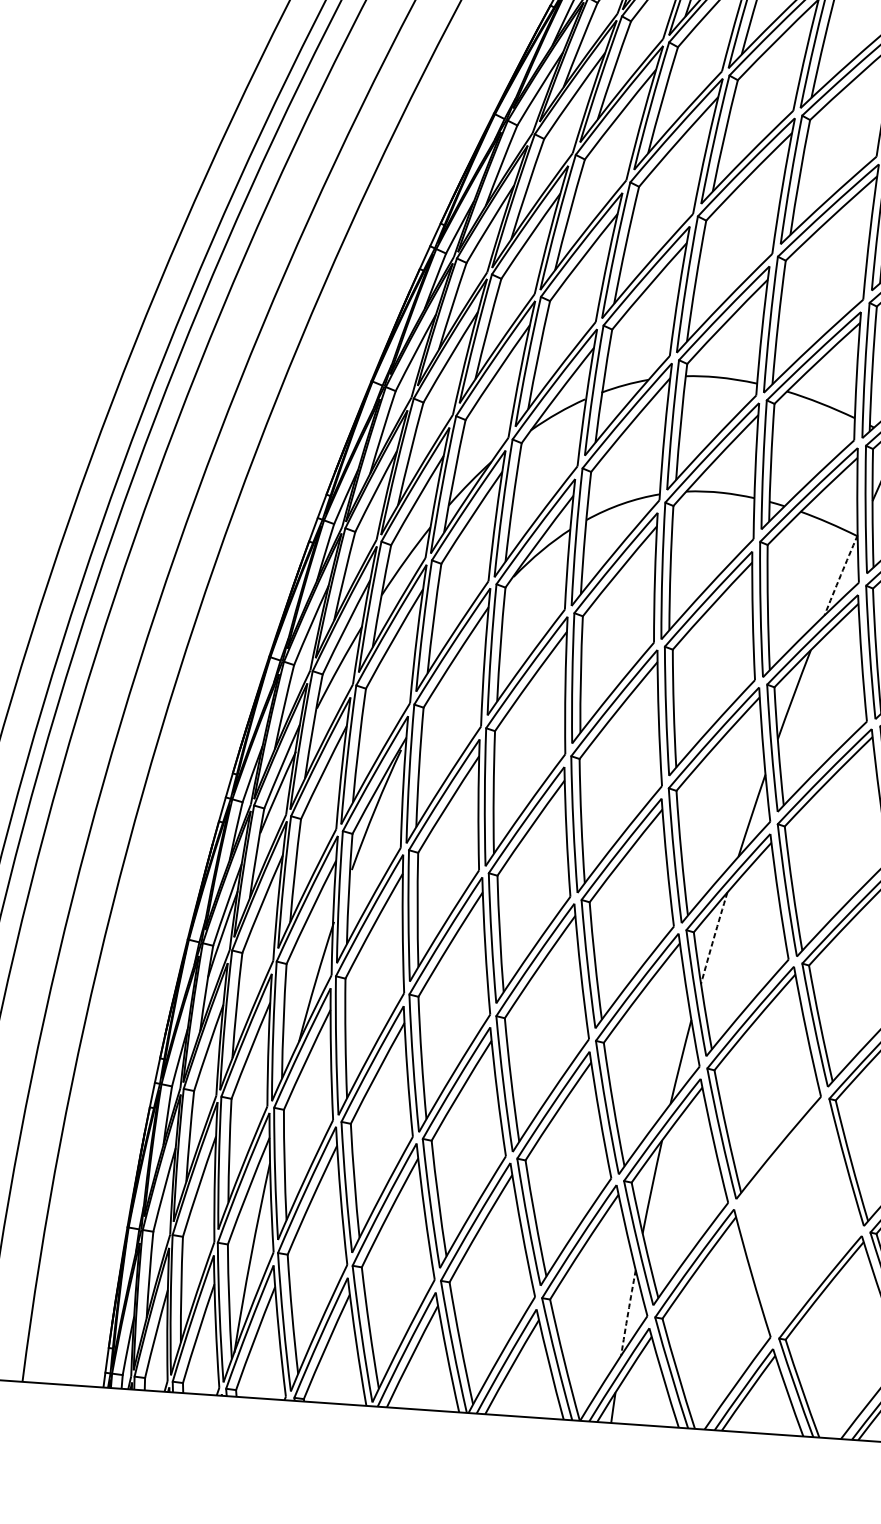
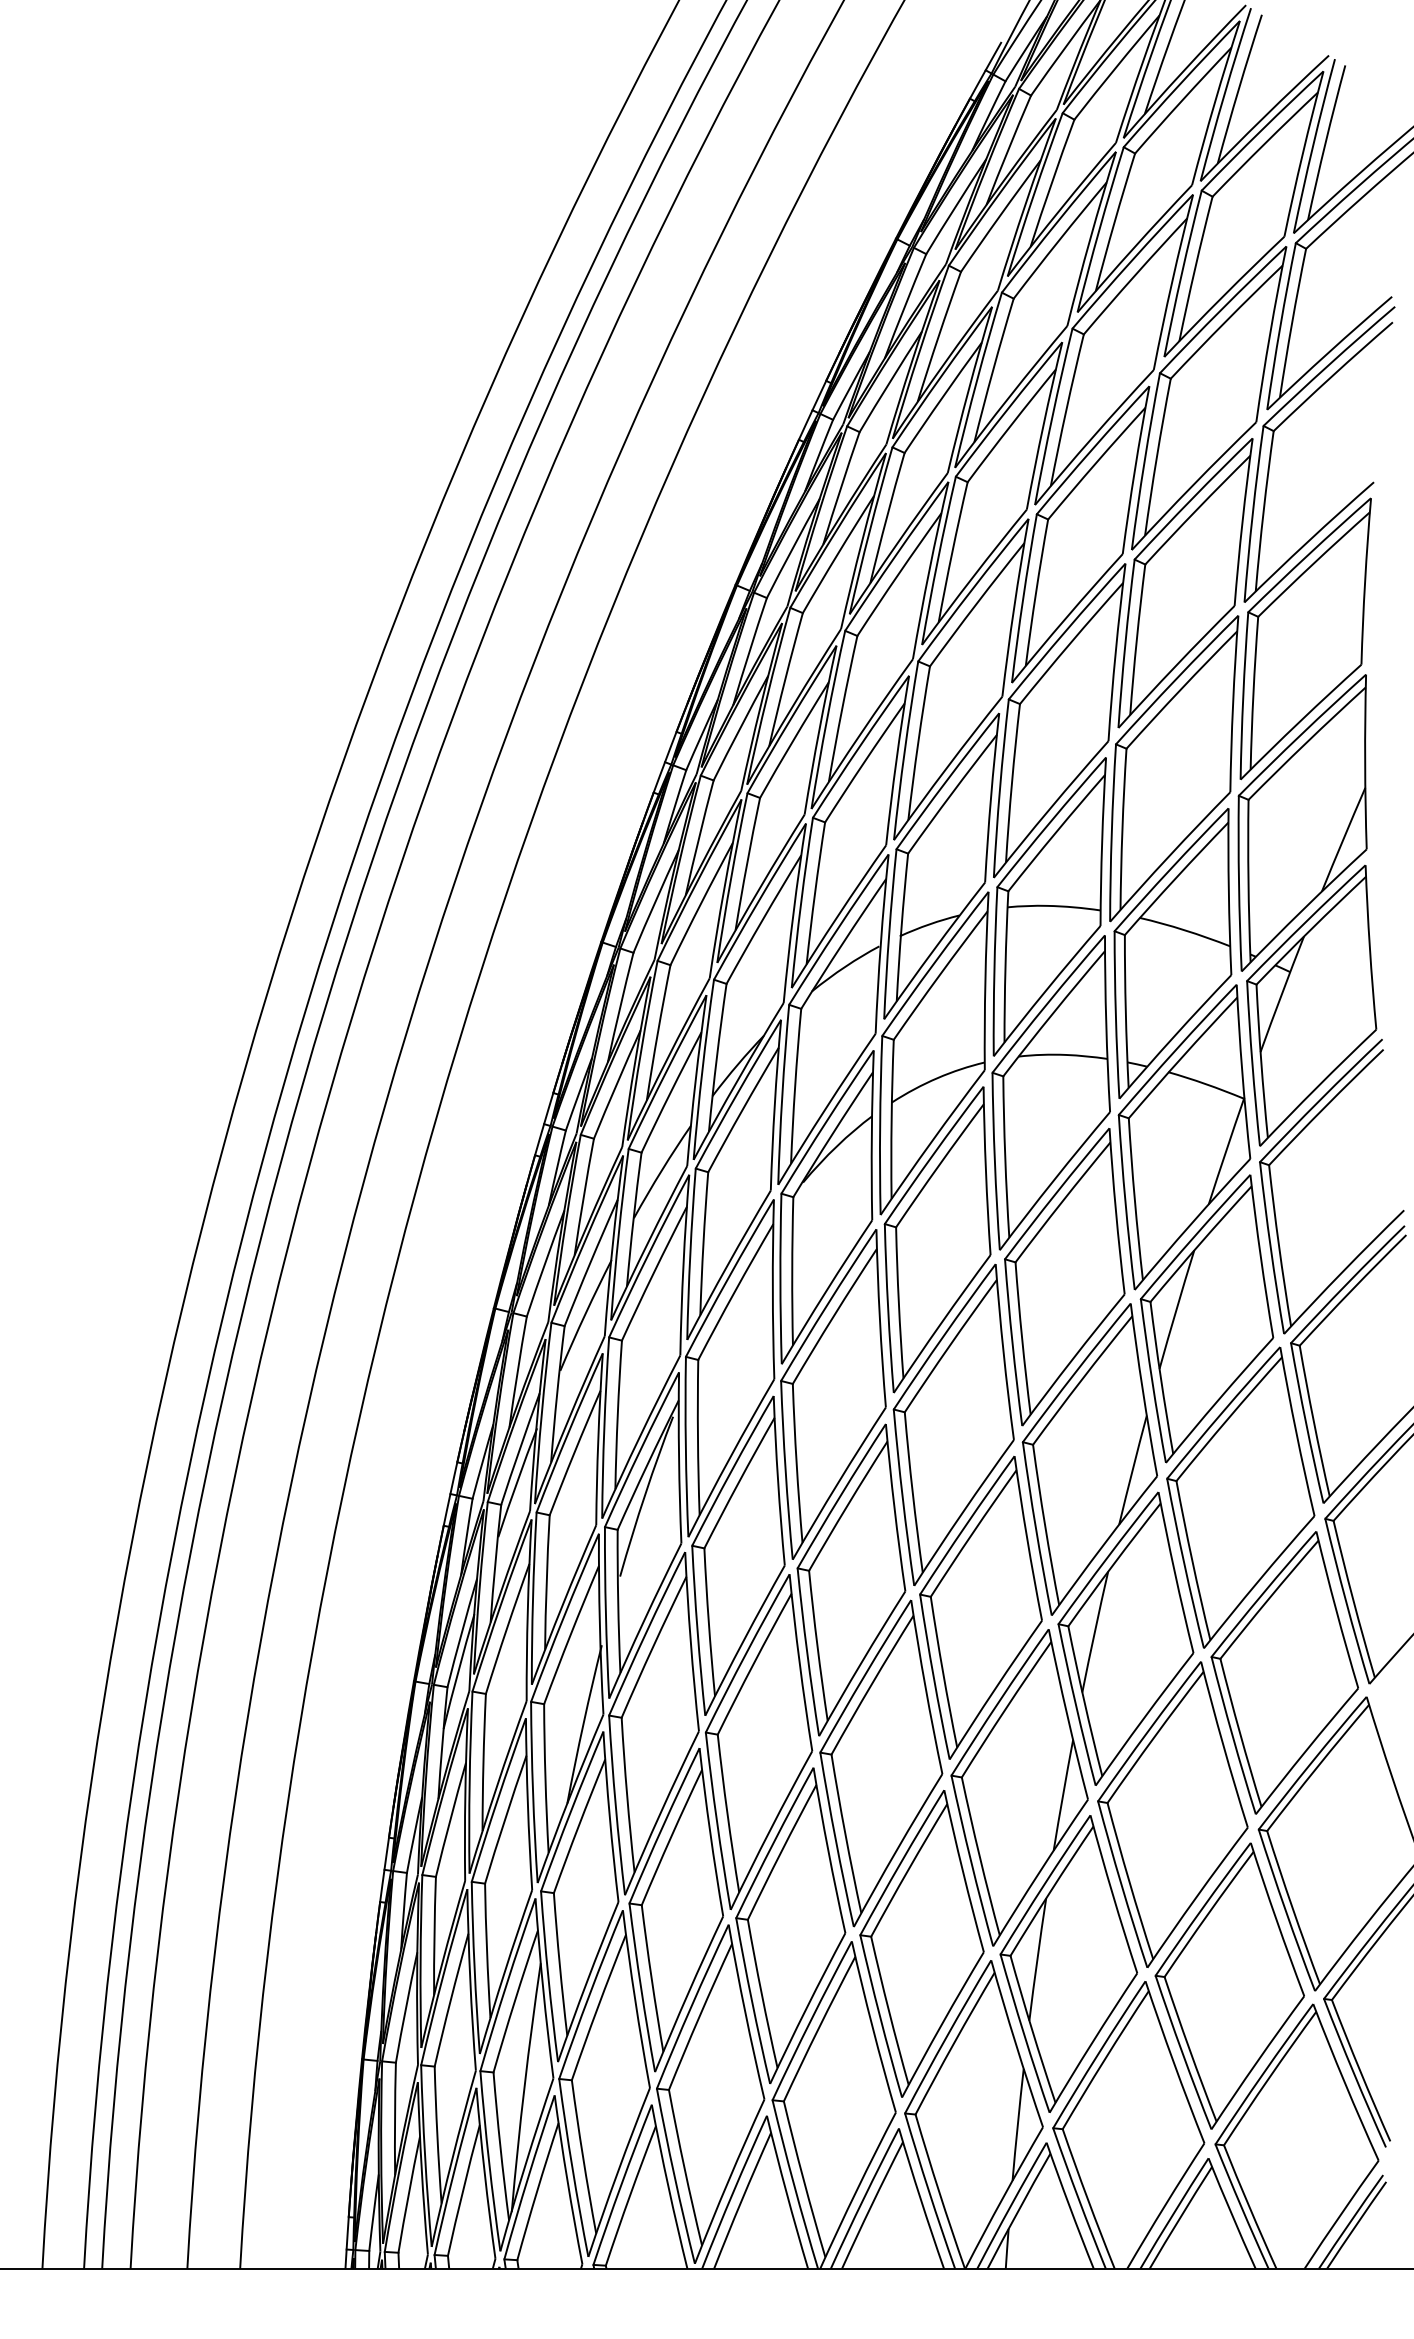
arc: (841, 574) -> (1226, 1150), dashed -> solid
arc: (713, 937) -> (1094, 1631), dashed -> solid
part: (798, 1217) -> (1229, 1985), added
arc: (627, 1312) -> (1017, 2124), dashed -> solid

